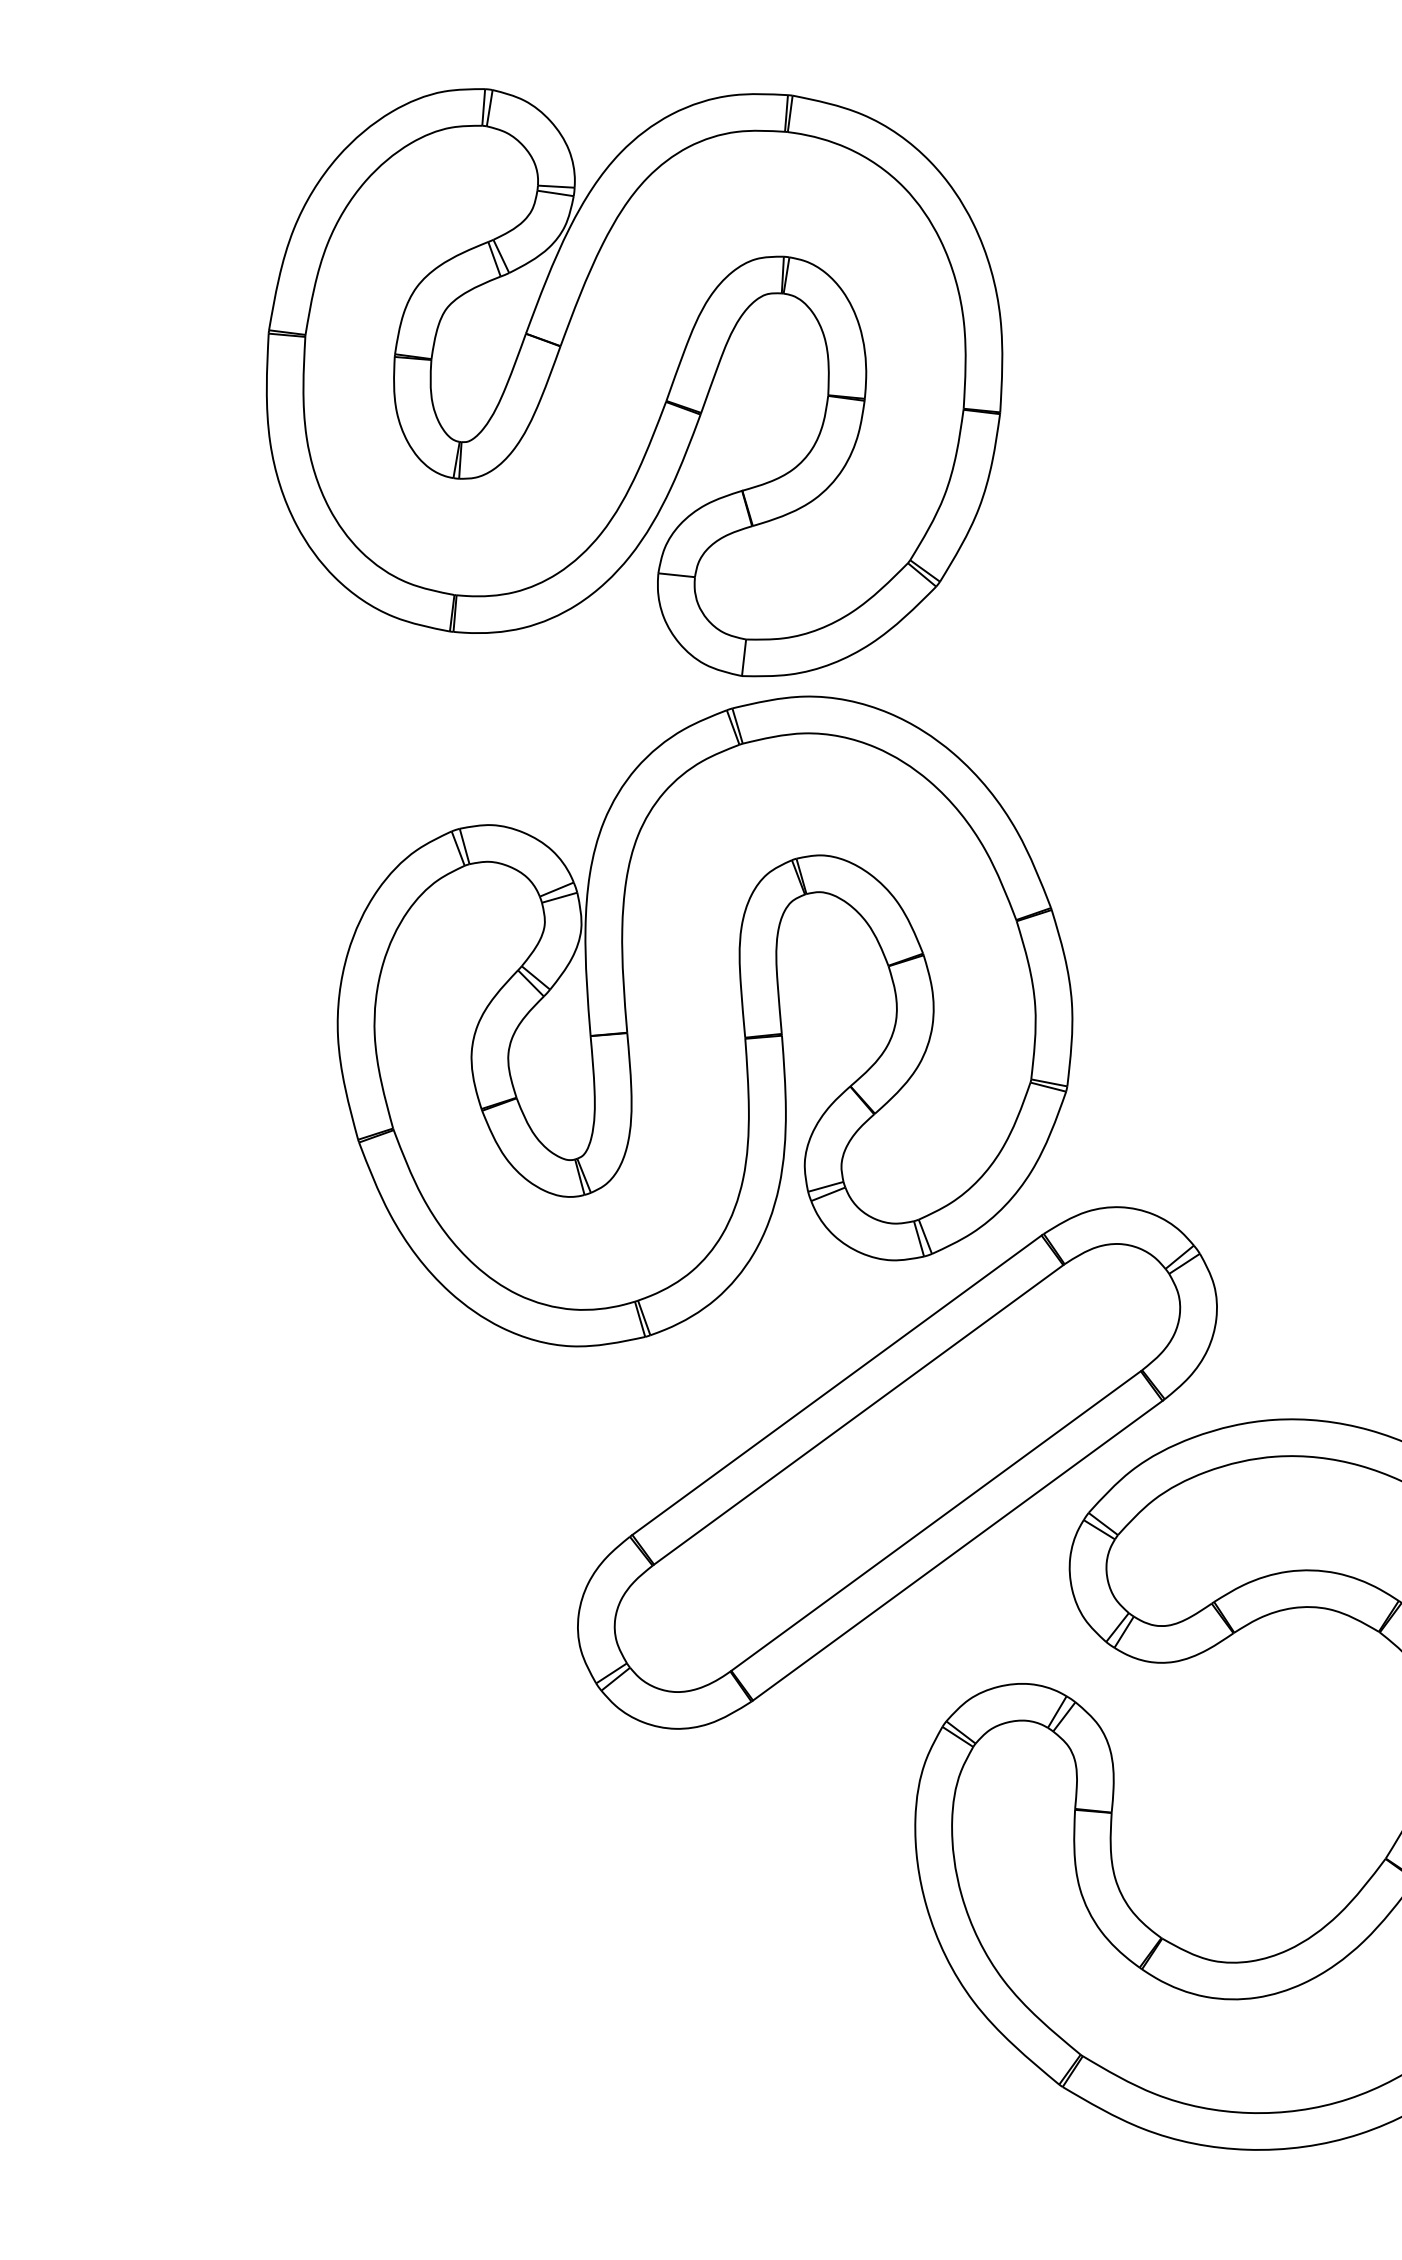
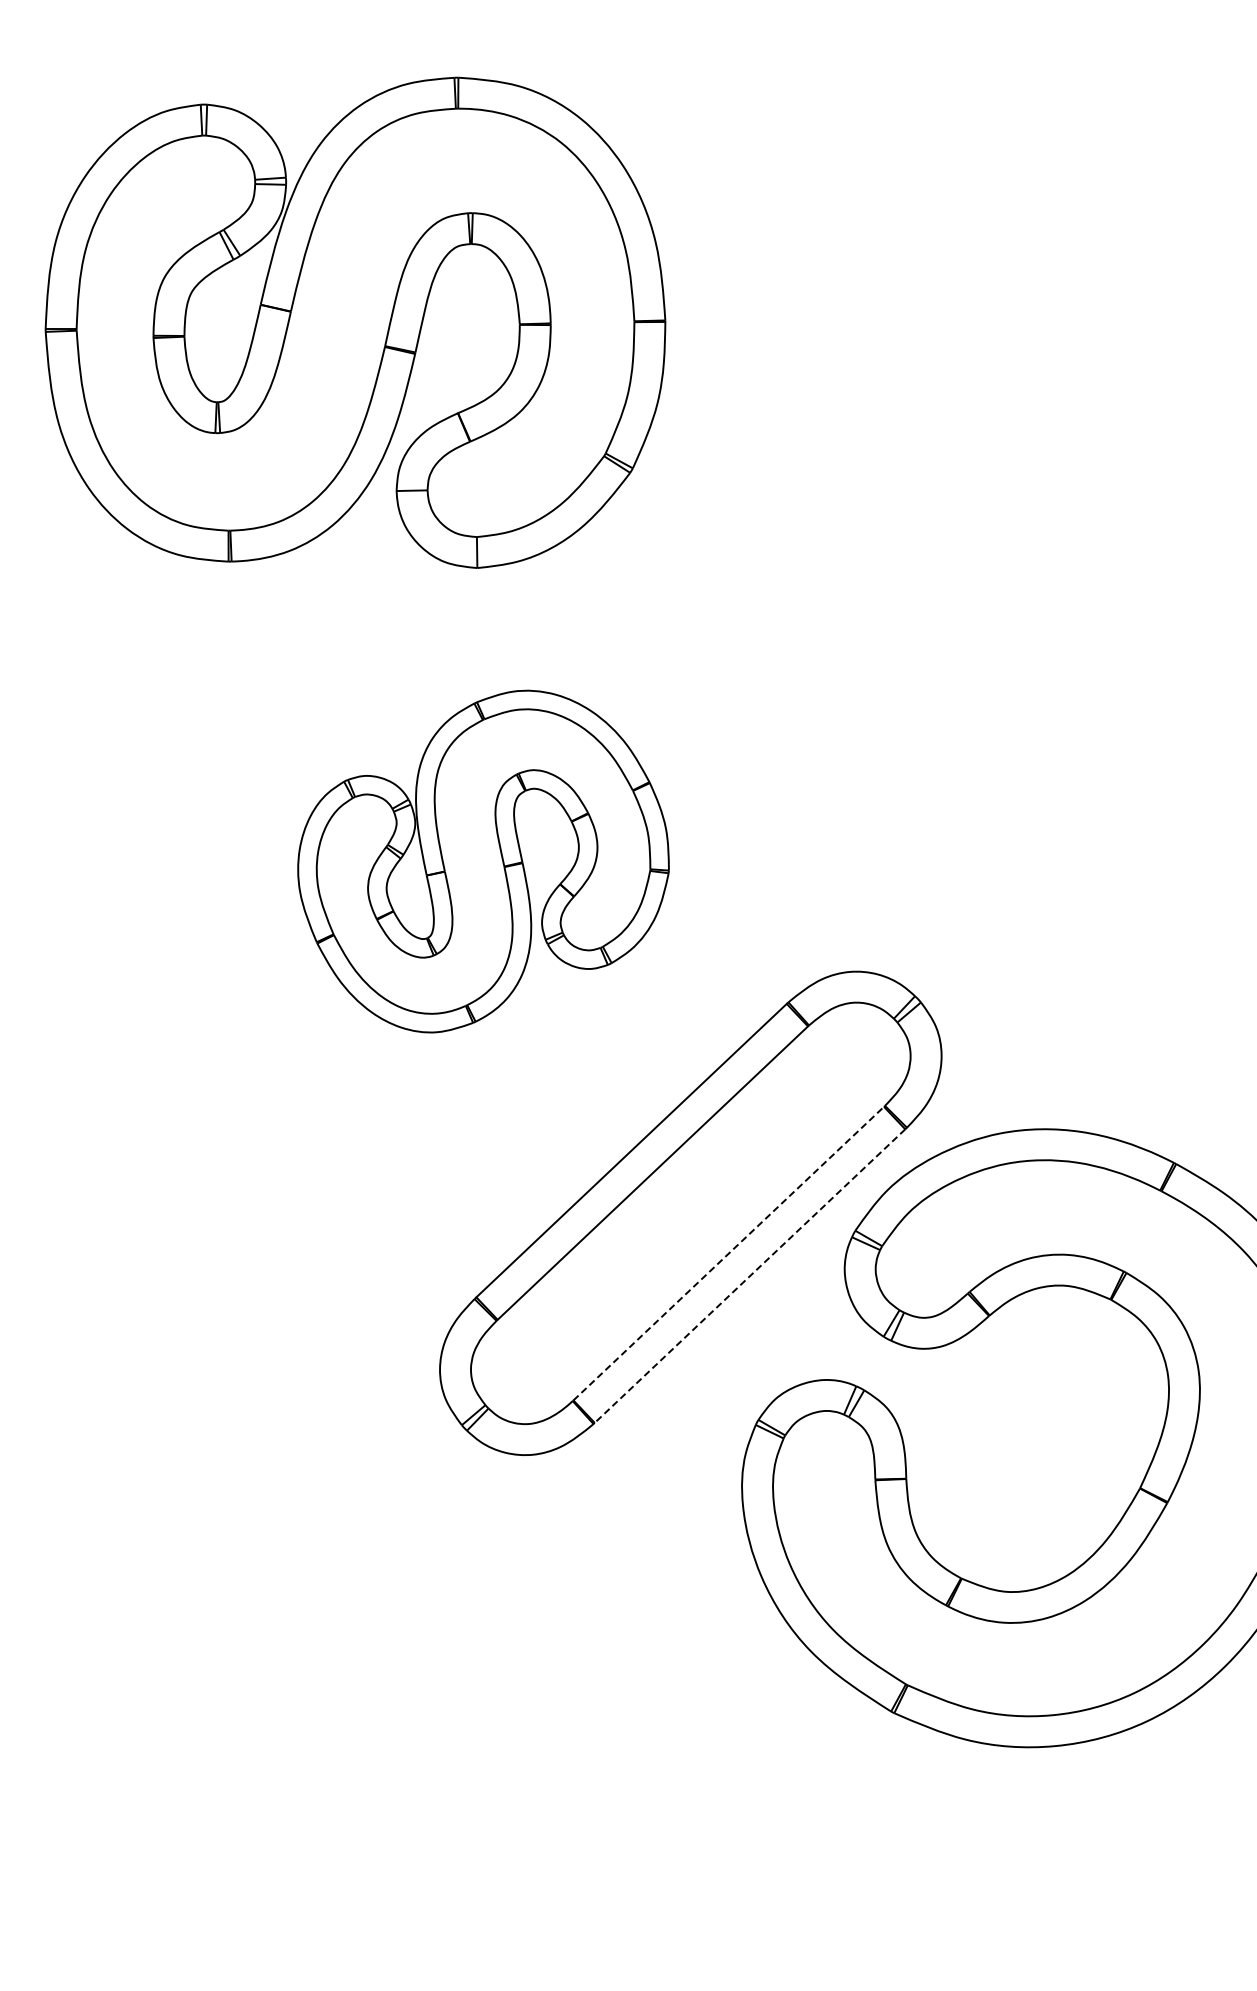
part: (705, 1022) -> (483, 861), size x0.6
line: (935, 1520) -> (728, 1253), solid -> dashed
line: (958, 1551) -> (750, 1276), solid -> dashed

